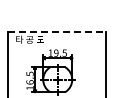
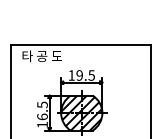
line: (57, 31) -> (81, 44), dashed -> solid
hatch: (57, 79) -> (81, 112), added

